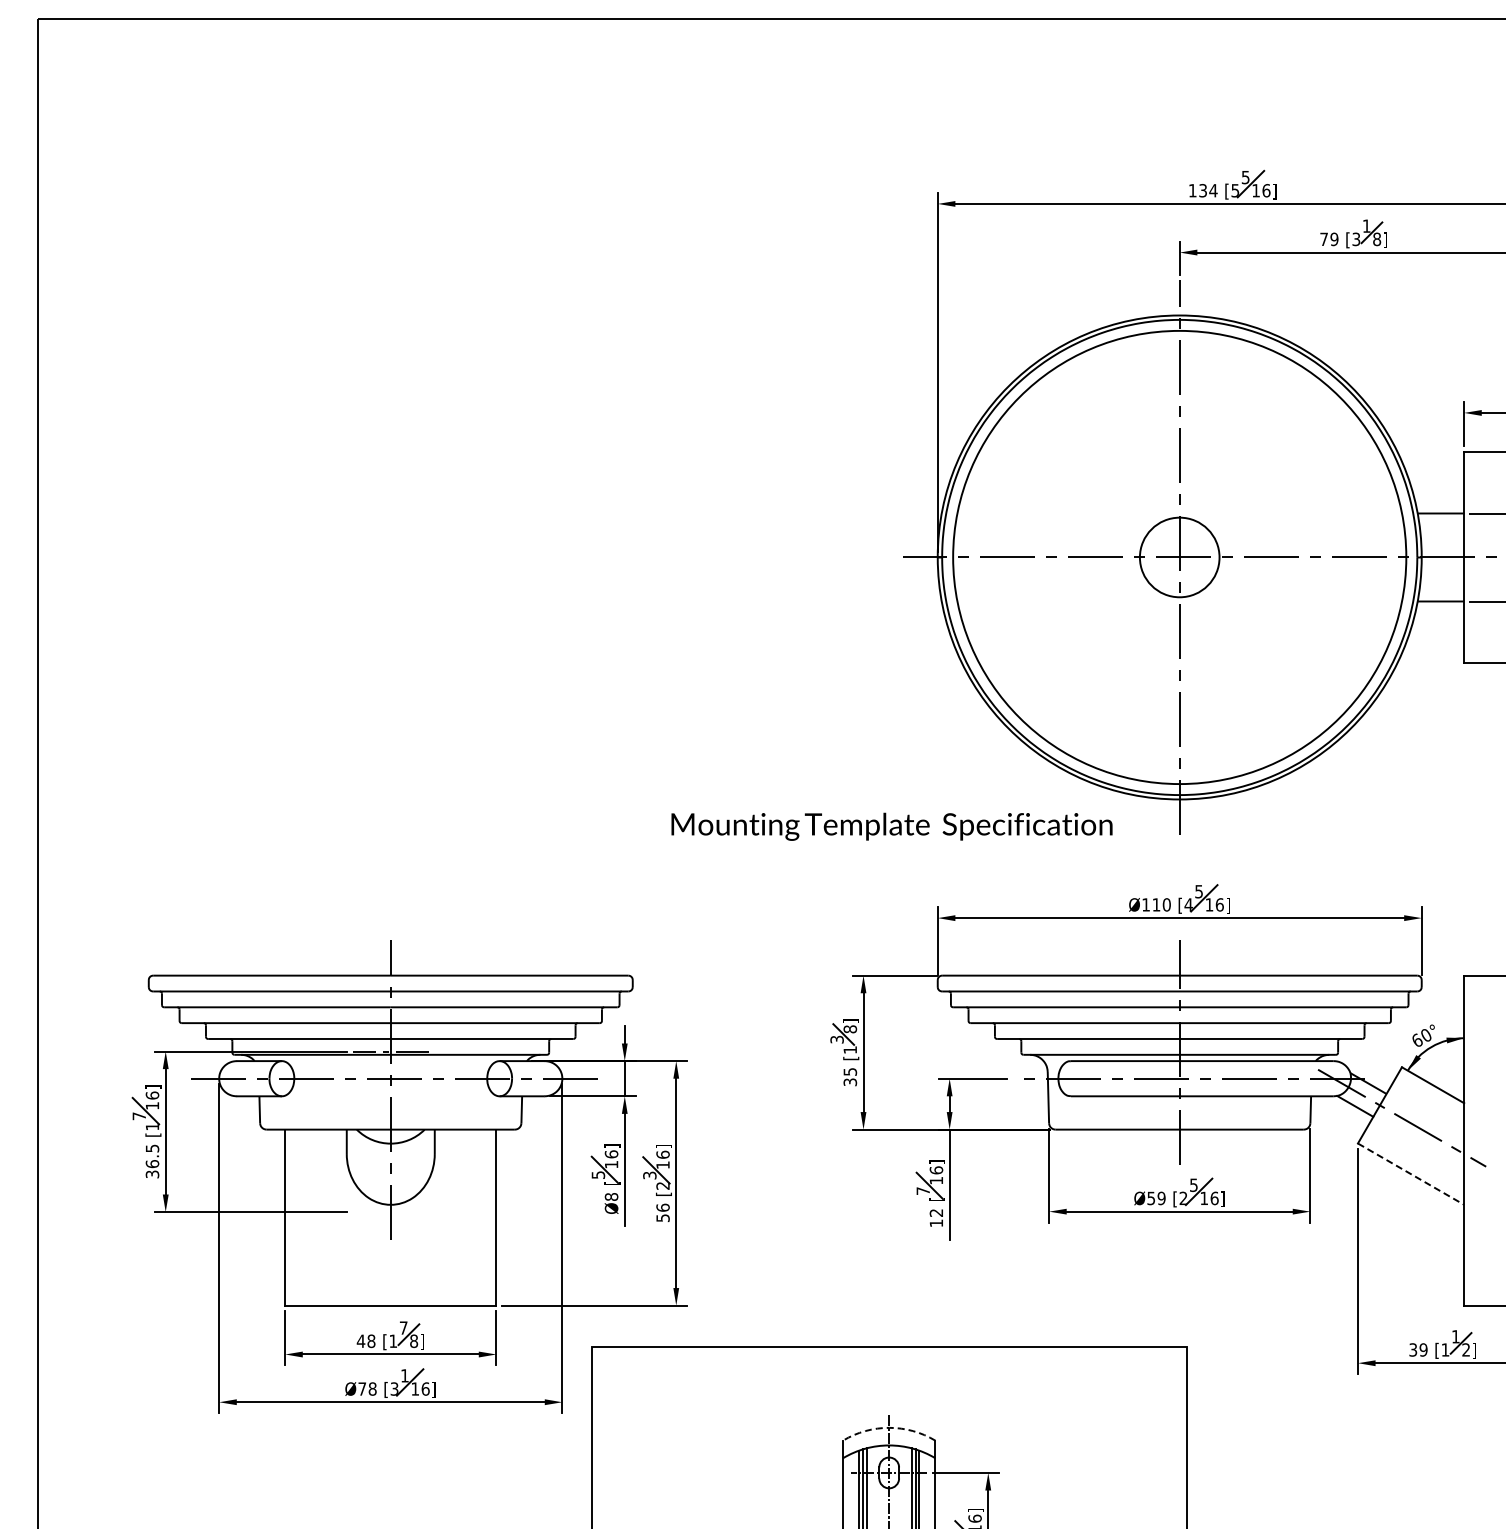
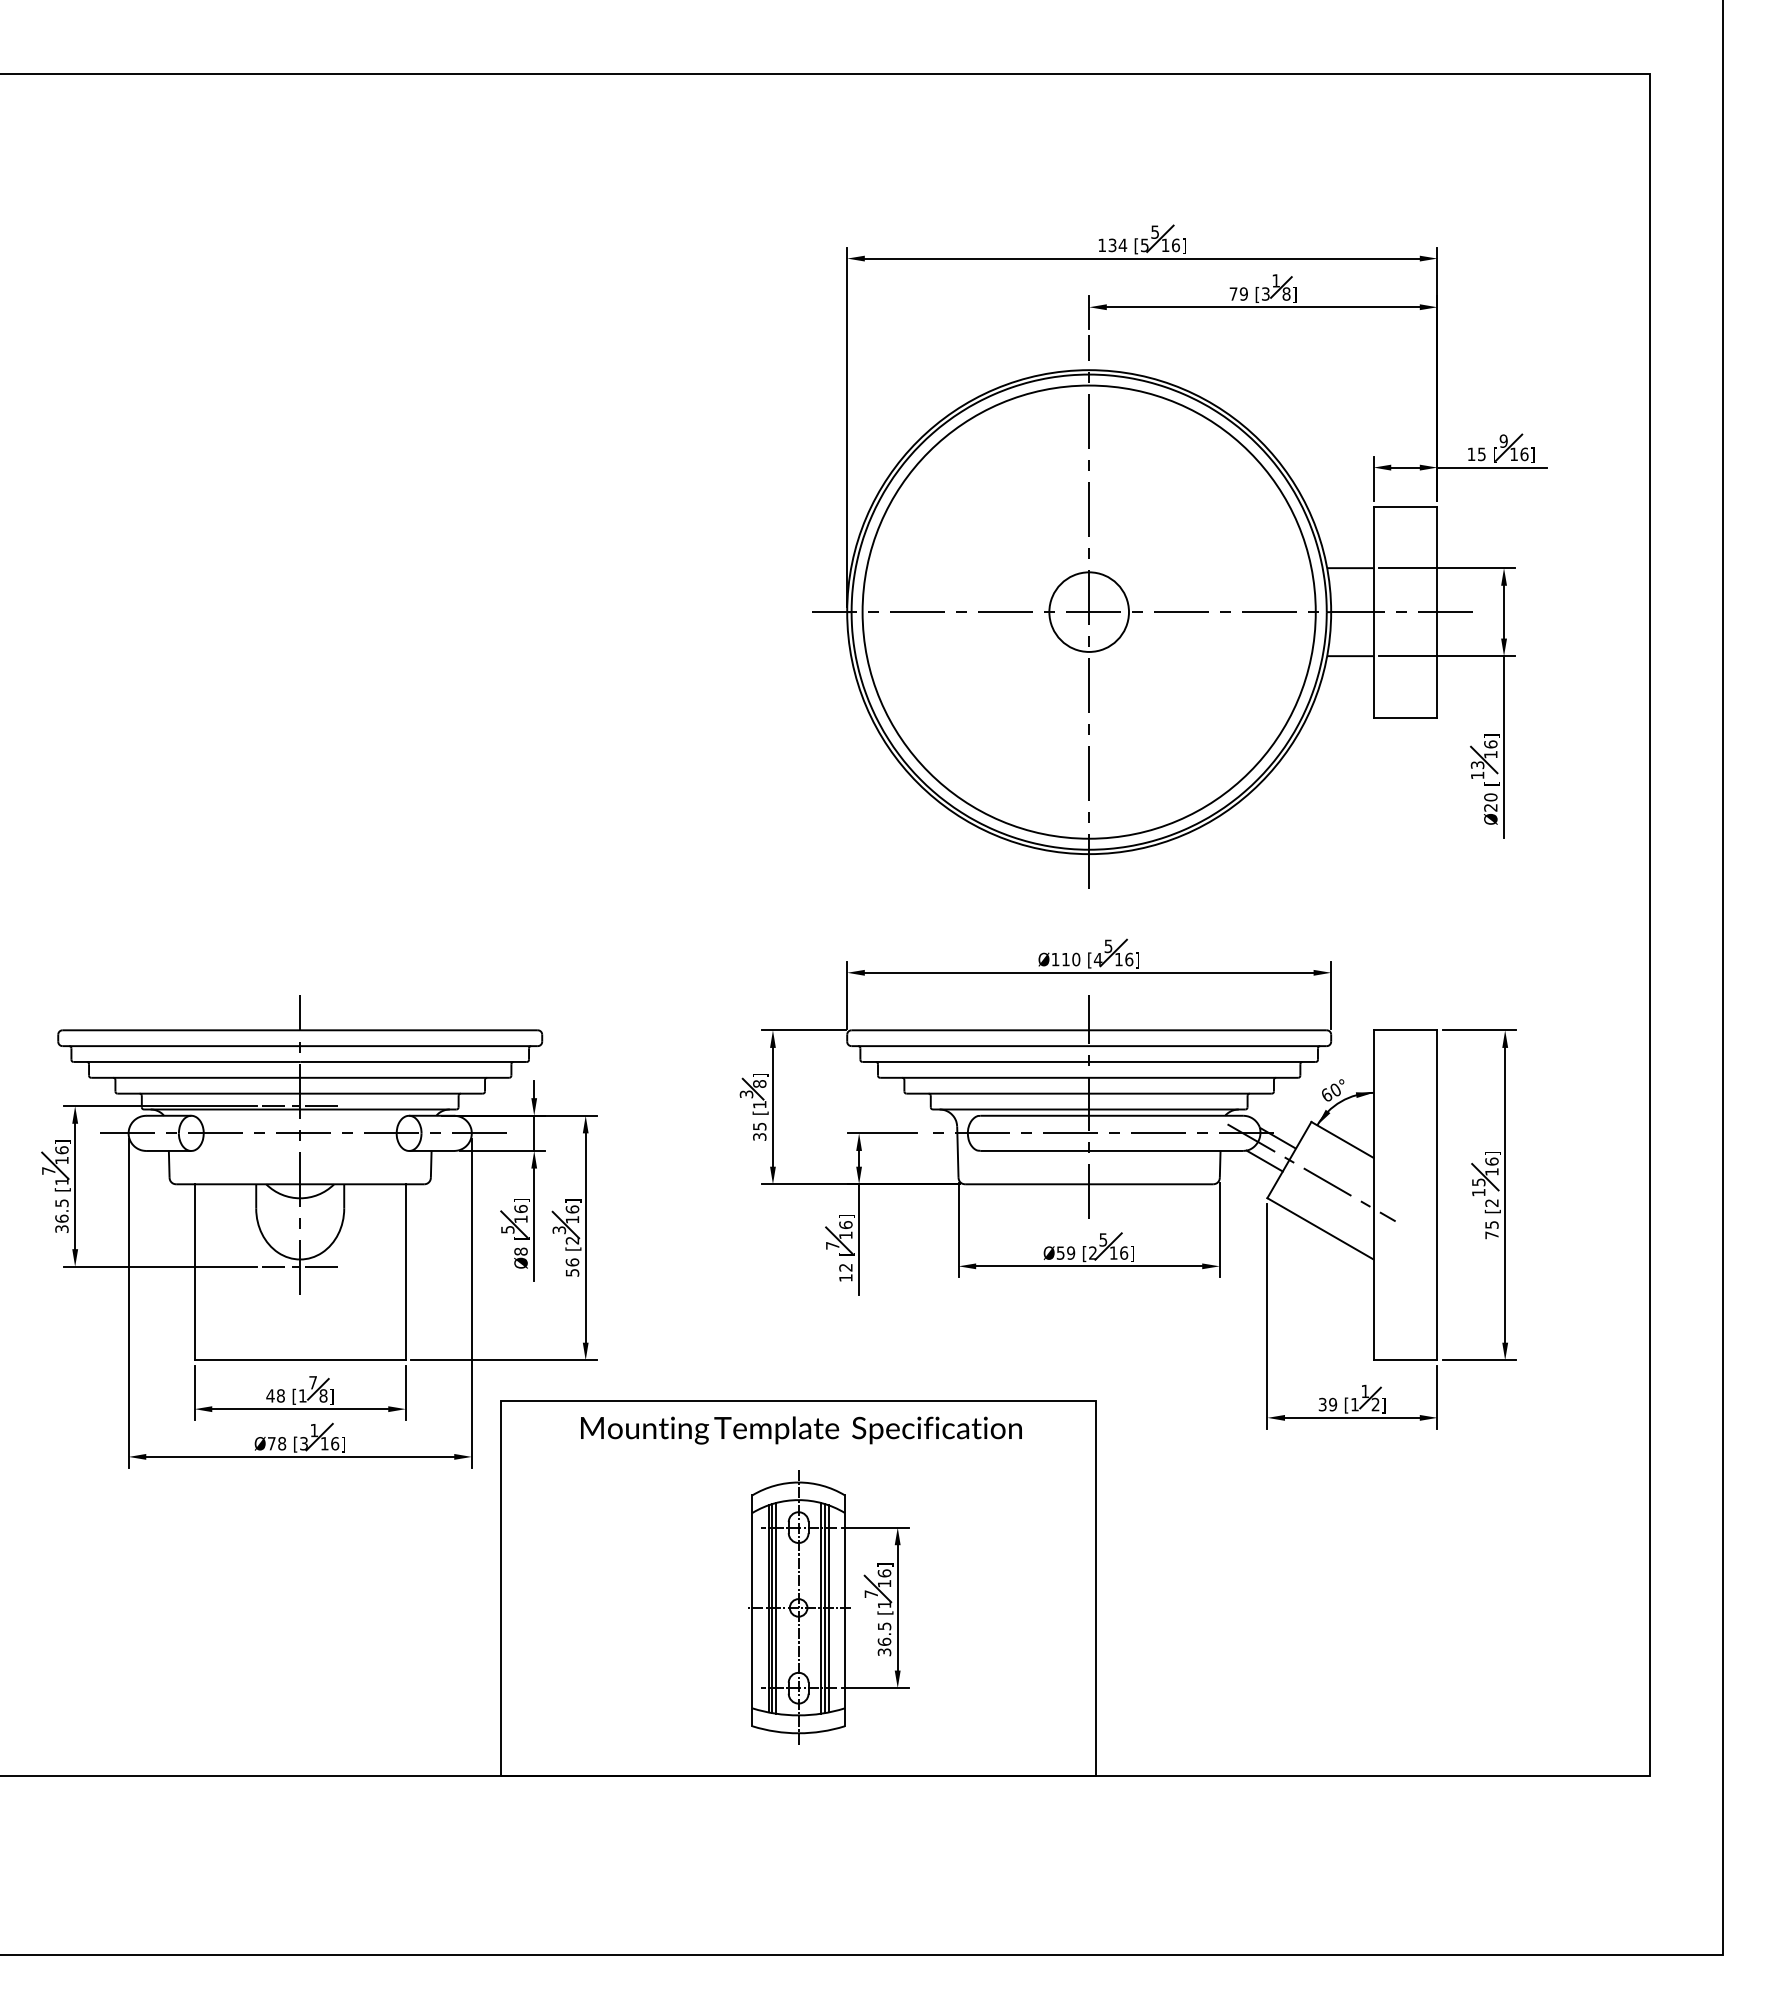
text: (892, 826) -> (801, 1430), moved
line: (1411, 1174) -> (1320, 1229), dashed -> solid
line: (391, 1211) -> (300, 1266), added
arc: (889, 1427) -> (798, 1482), dashed -> solid

